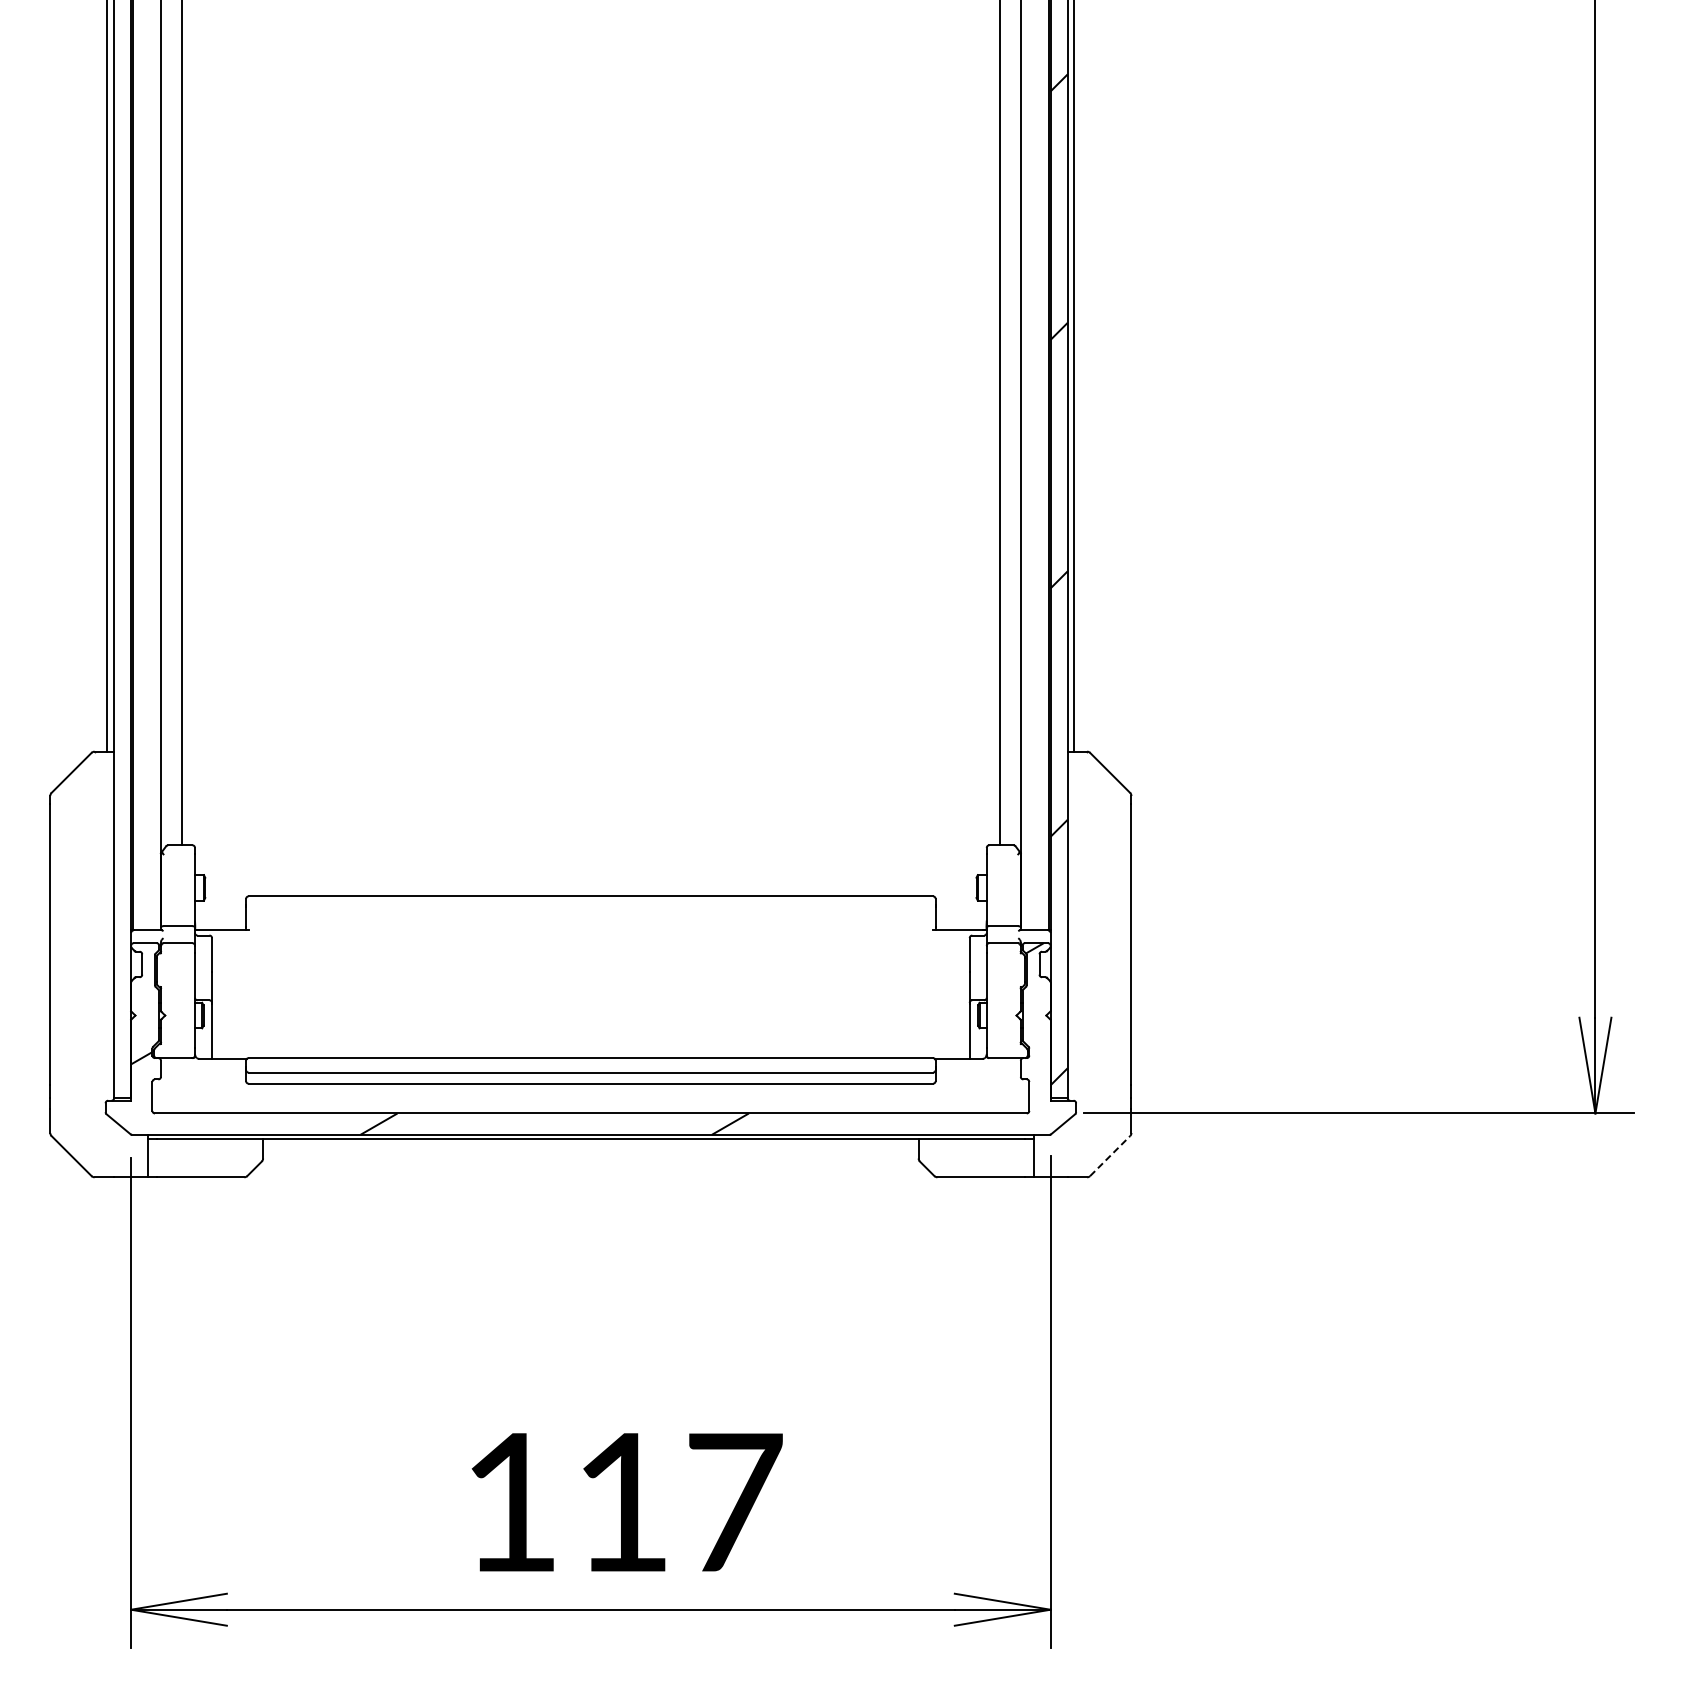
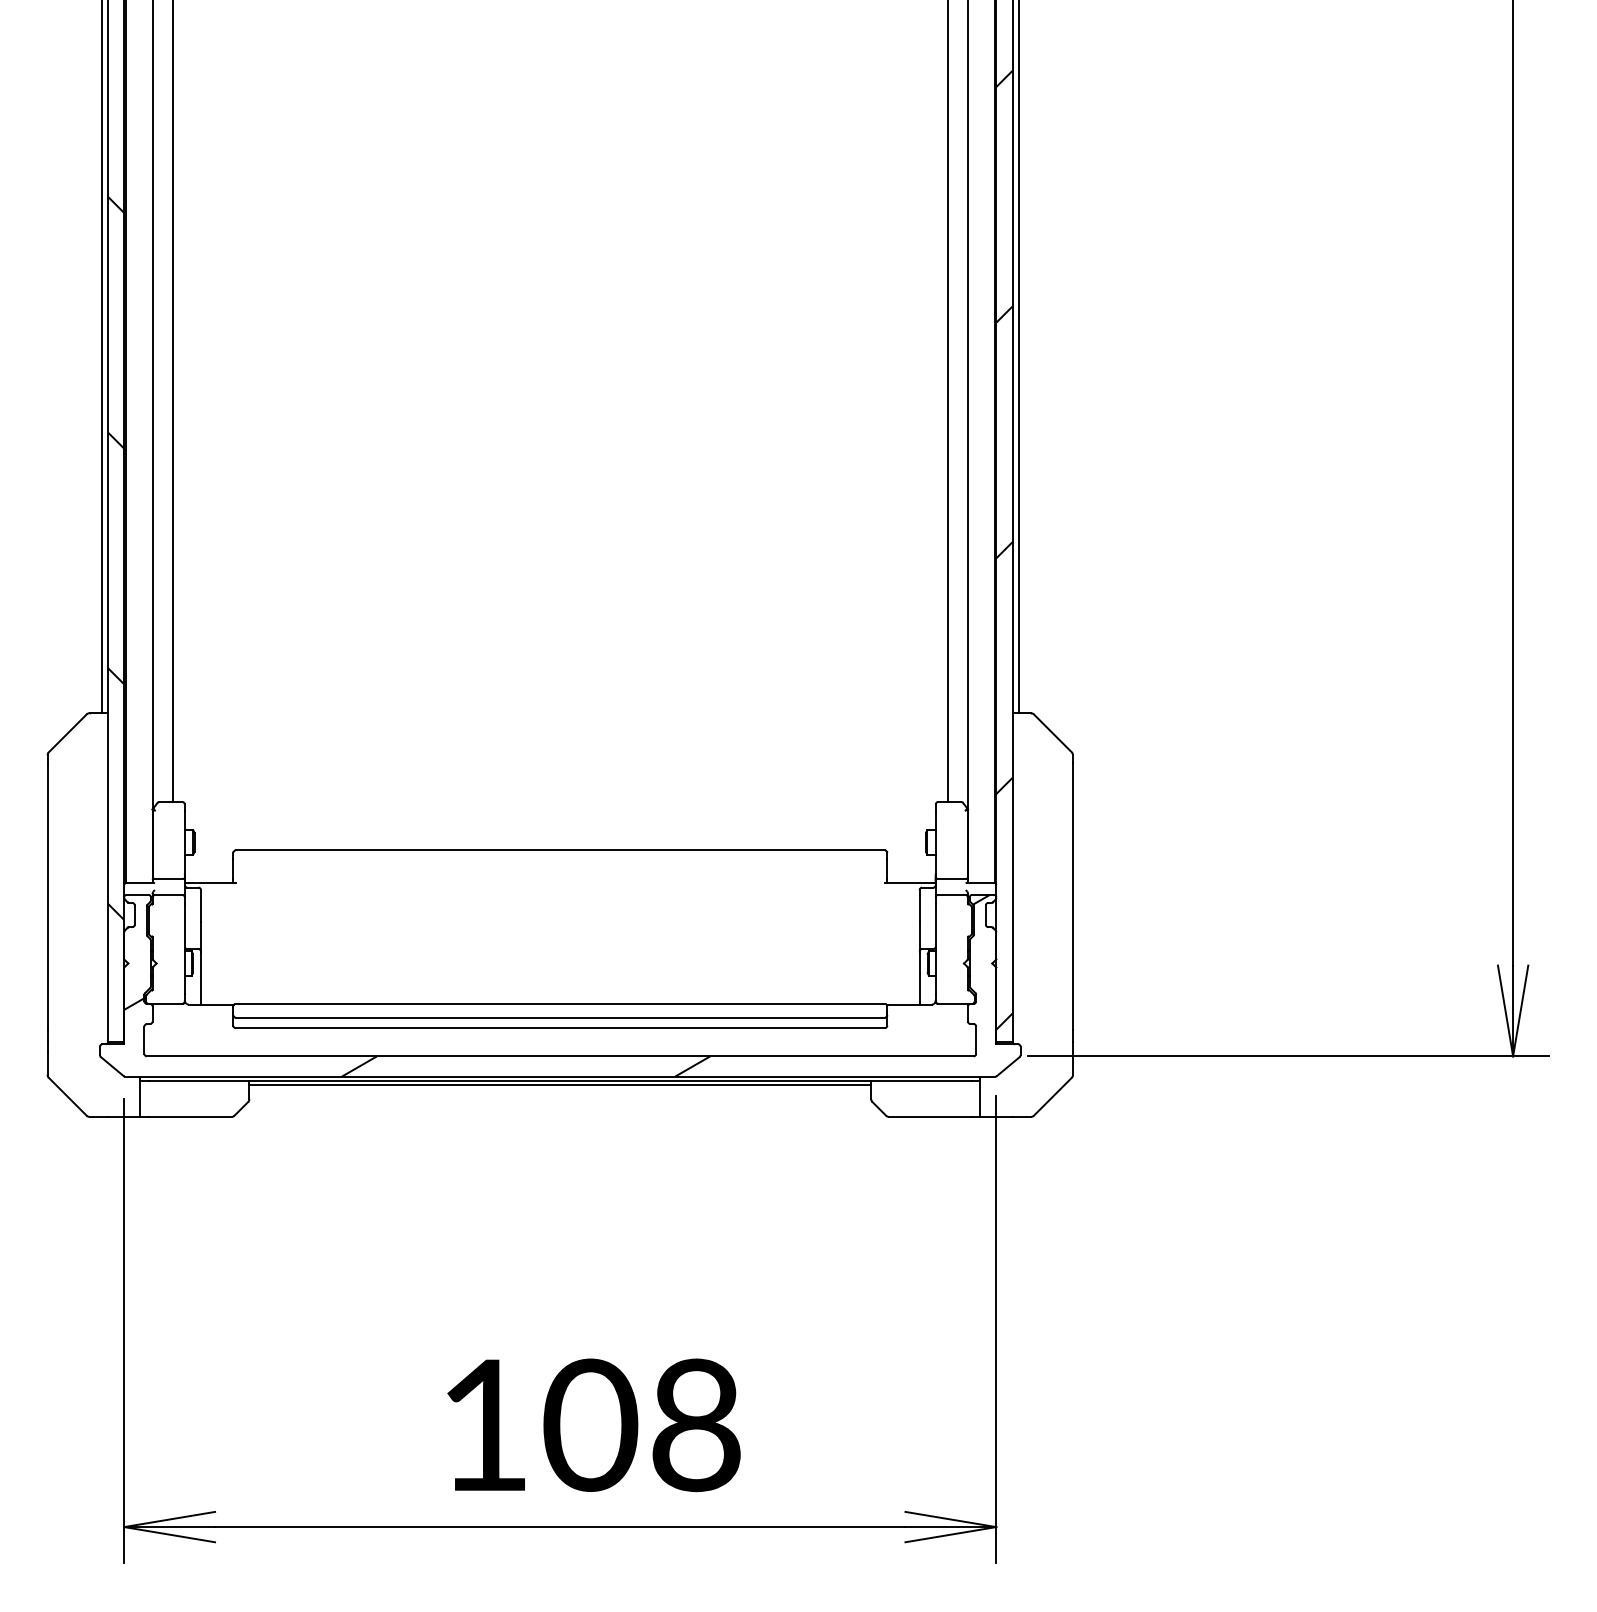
hatch: (122, 588) -> (116, 558), added
line: (590, 1143) -> (559, 1084), added
line: (1110, 1155) -> (1053, 1096), dashed -> solid
text: (677, 1502) -> (642, 1425), 117 -> 108

